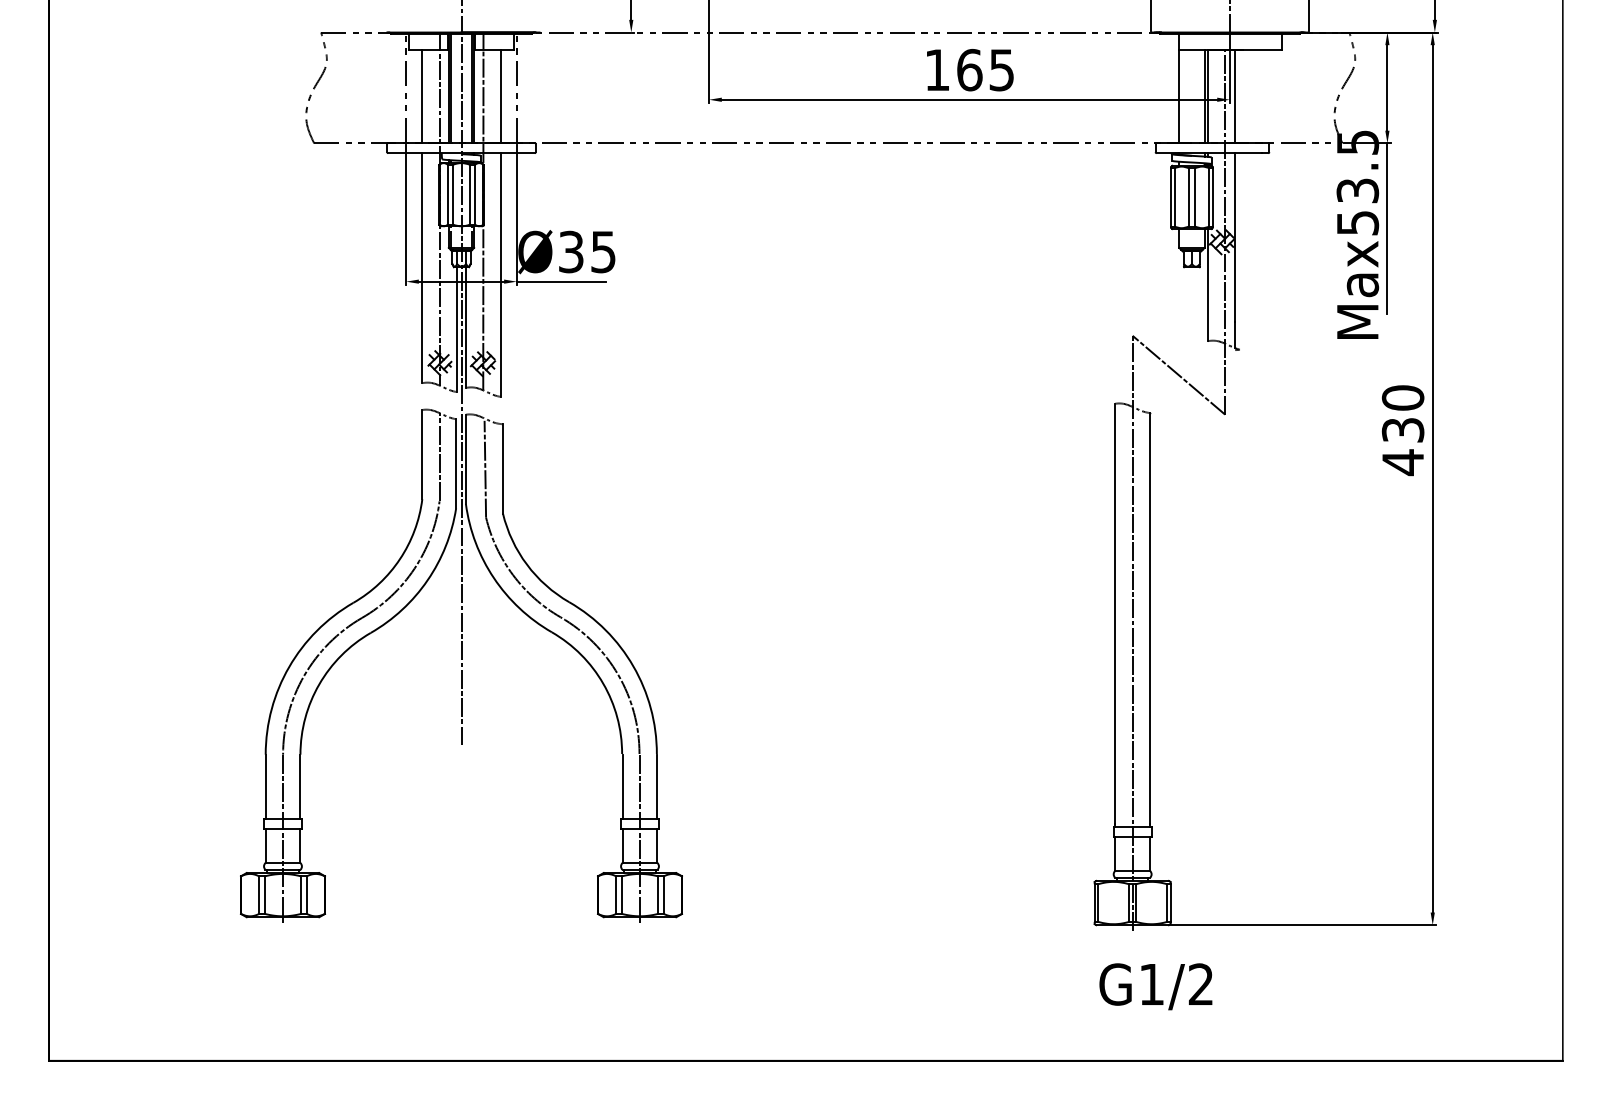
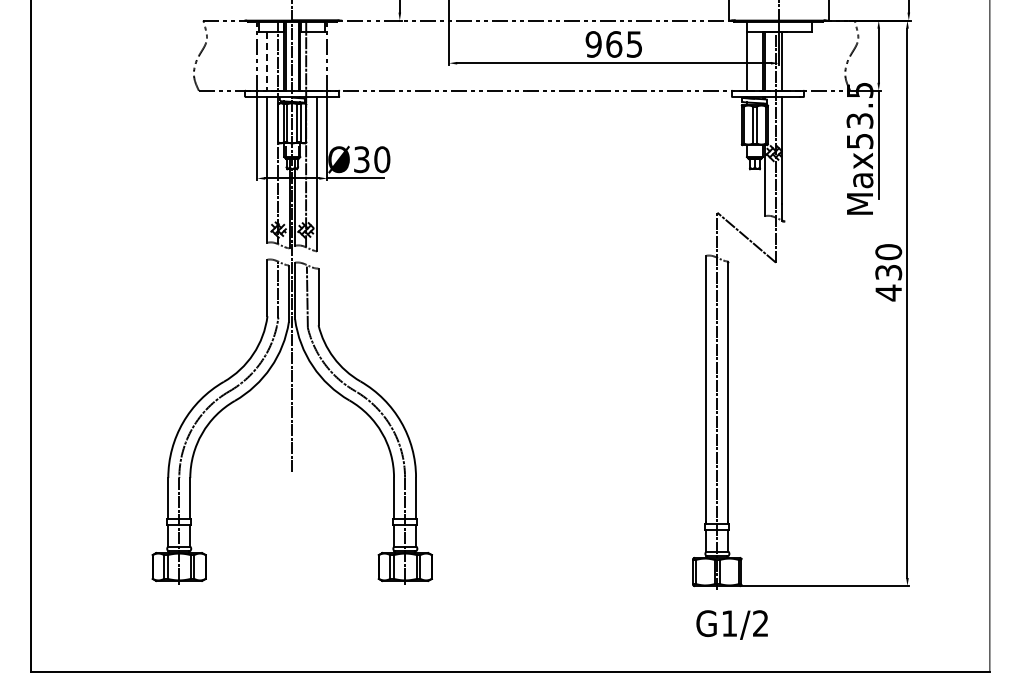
text: (937, 70) -> (593, 44), 165 -> 965
line: (501, 95) -> (317, 60), removed
line: (422, 97) -> (267, 61), solid -> dashed
text: (603, 251) -> (382, 159), Ø35 -> Ø30

